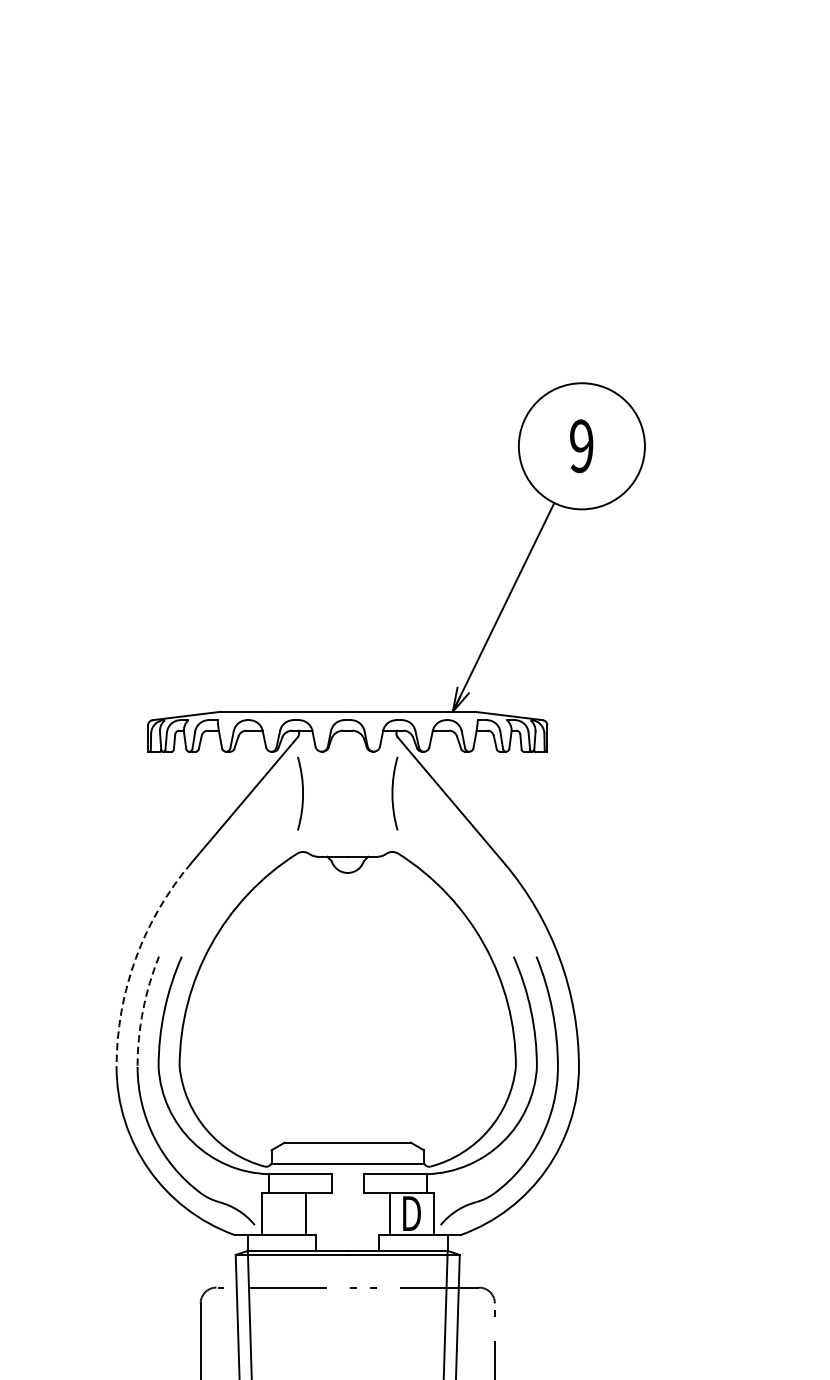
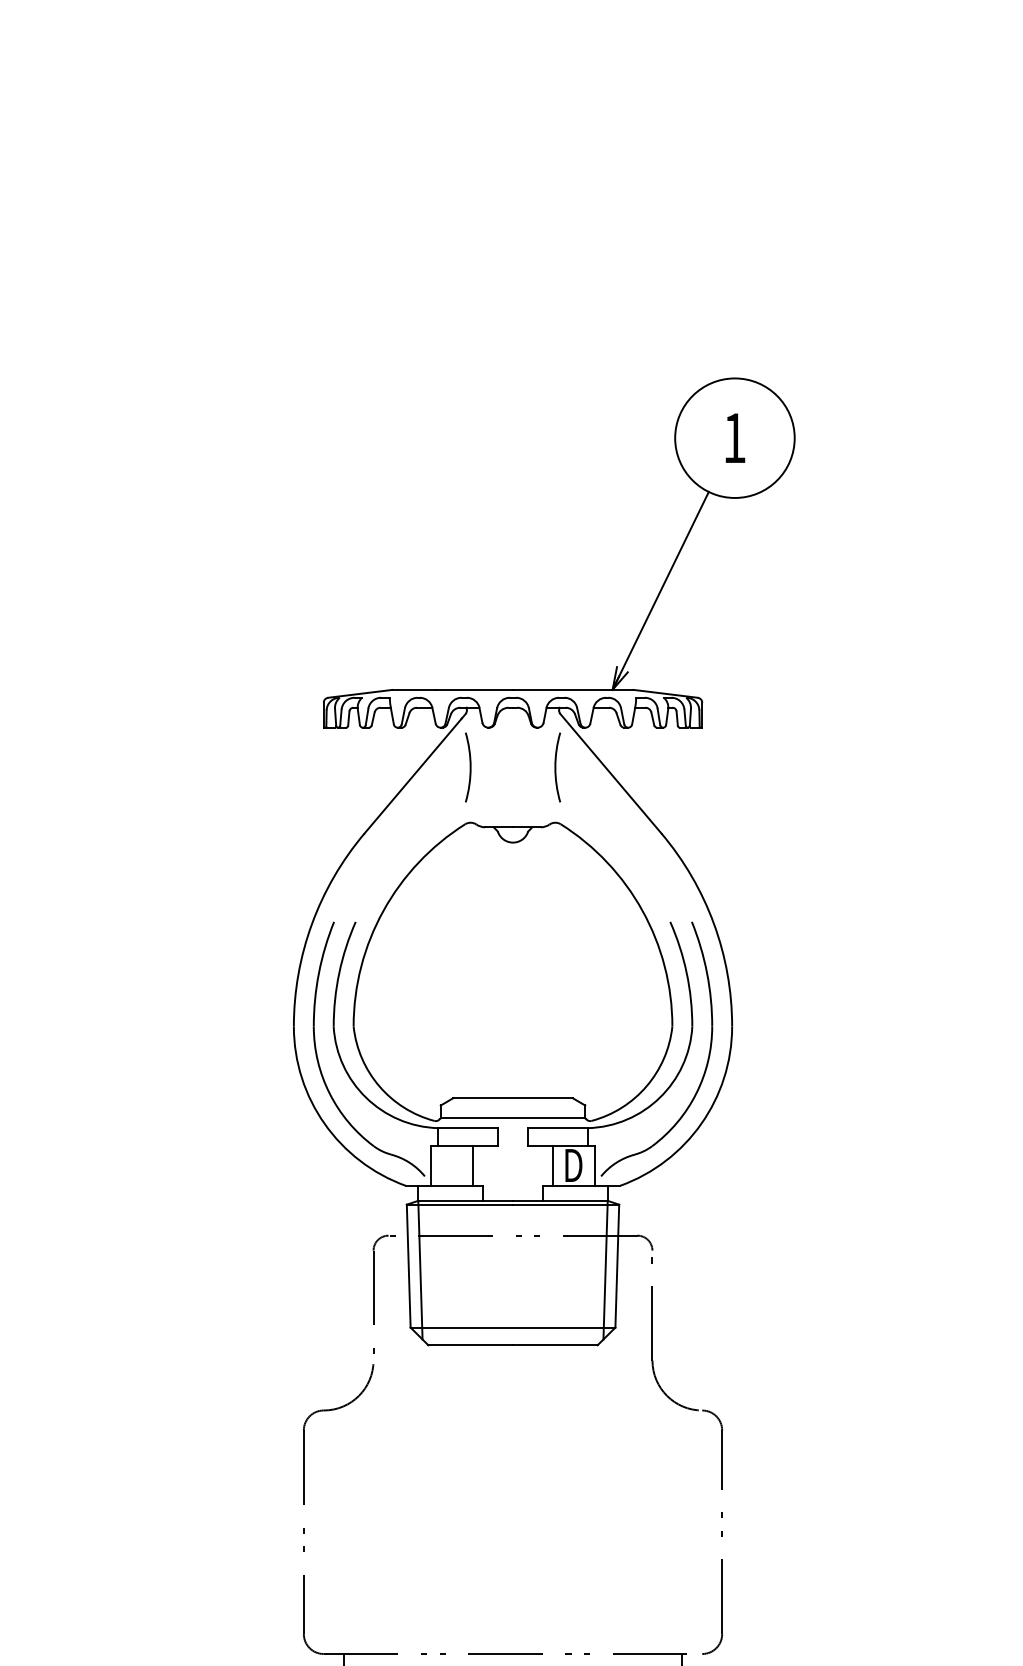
text: (581, 445) -> (734, 437), 9 -> 1
arc: (136, 958) -> (312, 923), dashed -> solid
arc: (142, 1011) -> (318, 973), dashed -> solid

